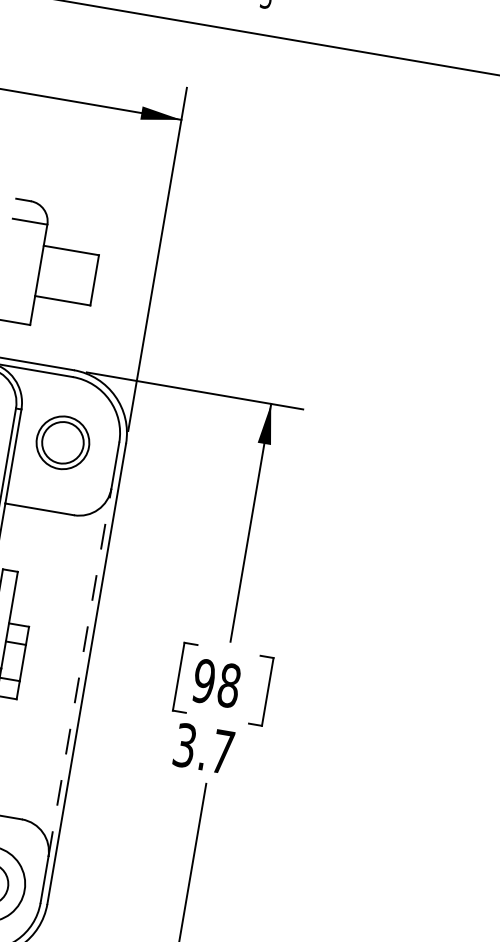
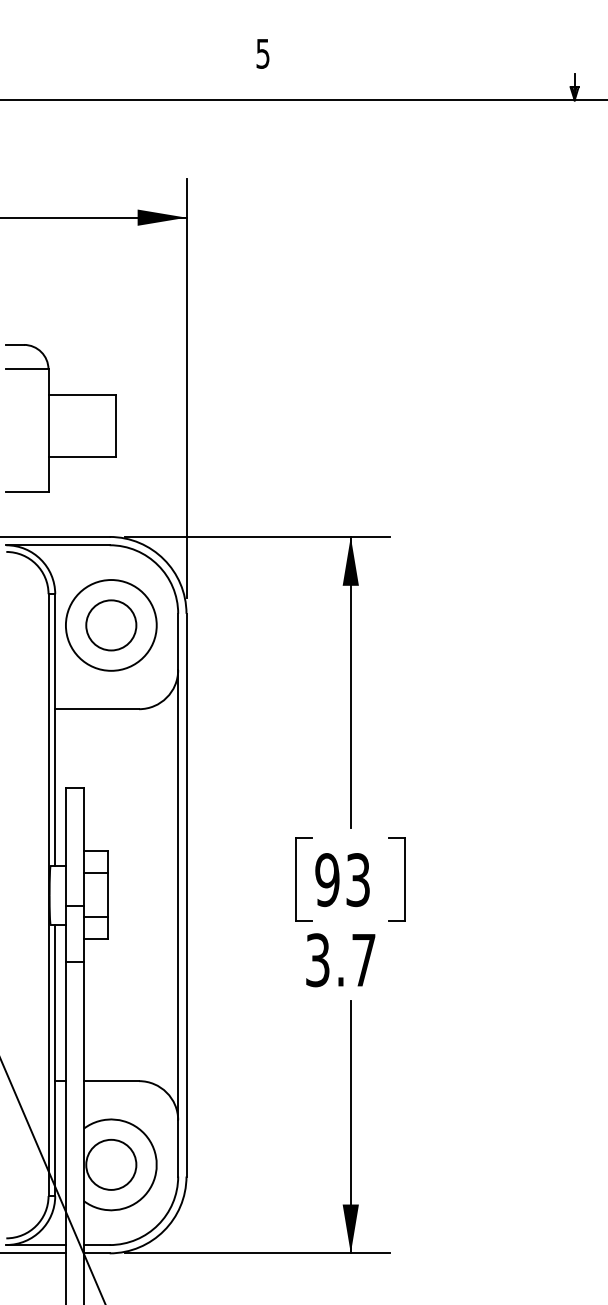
circle: (62, 442) -> (110, 625), size x1.43
line: (80, 672) -> (178, 894), dashed -> solid
text: (229, 686) -> (358, 880), 98 -> 93

